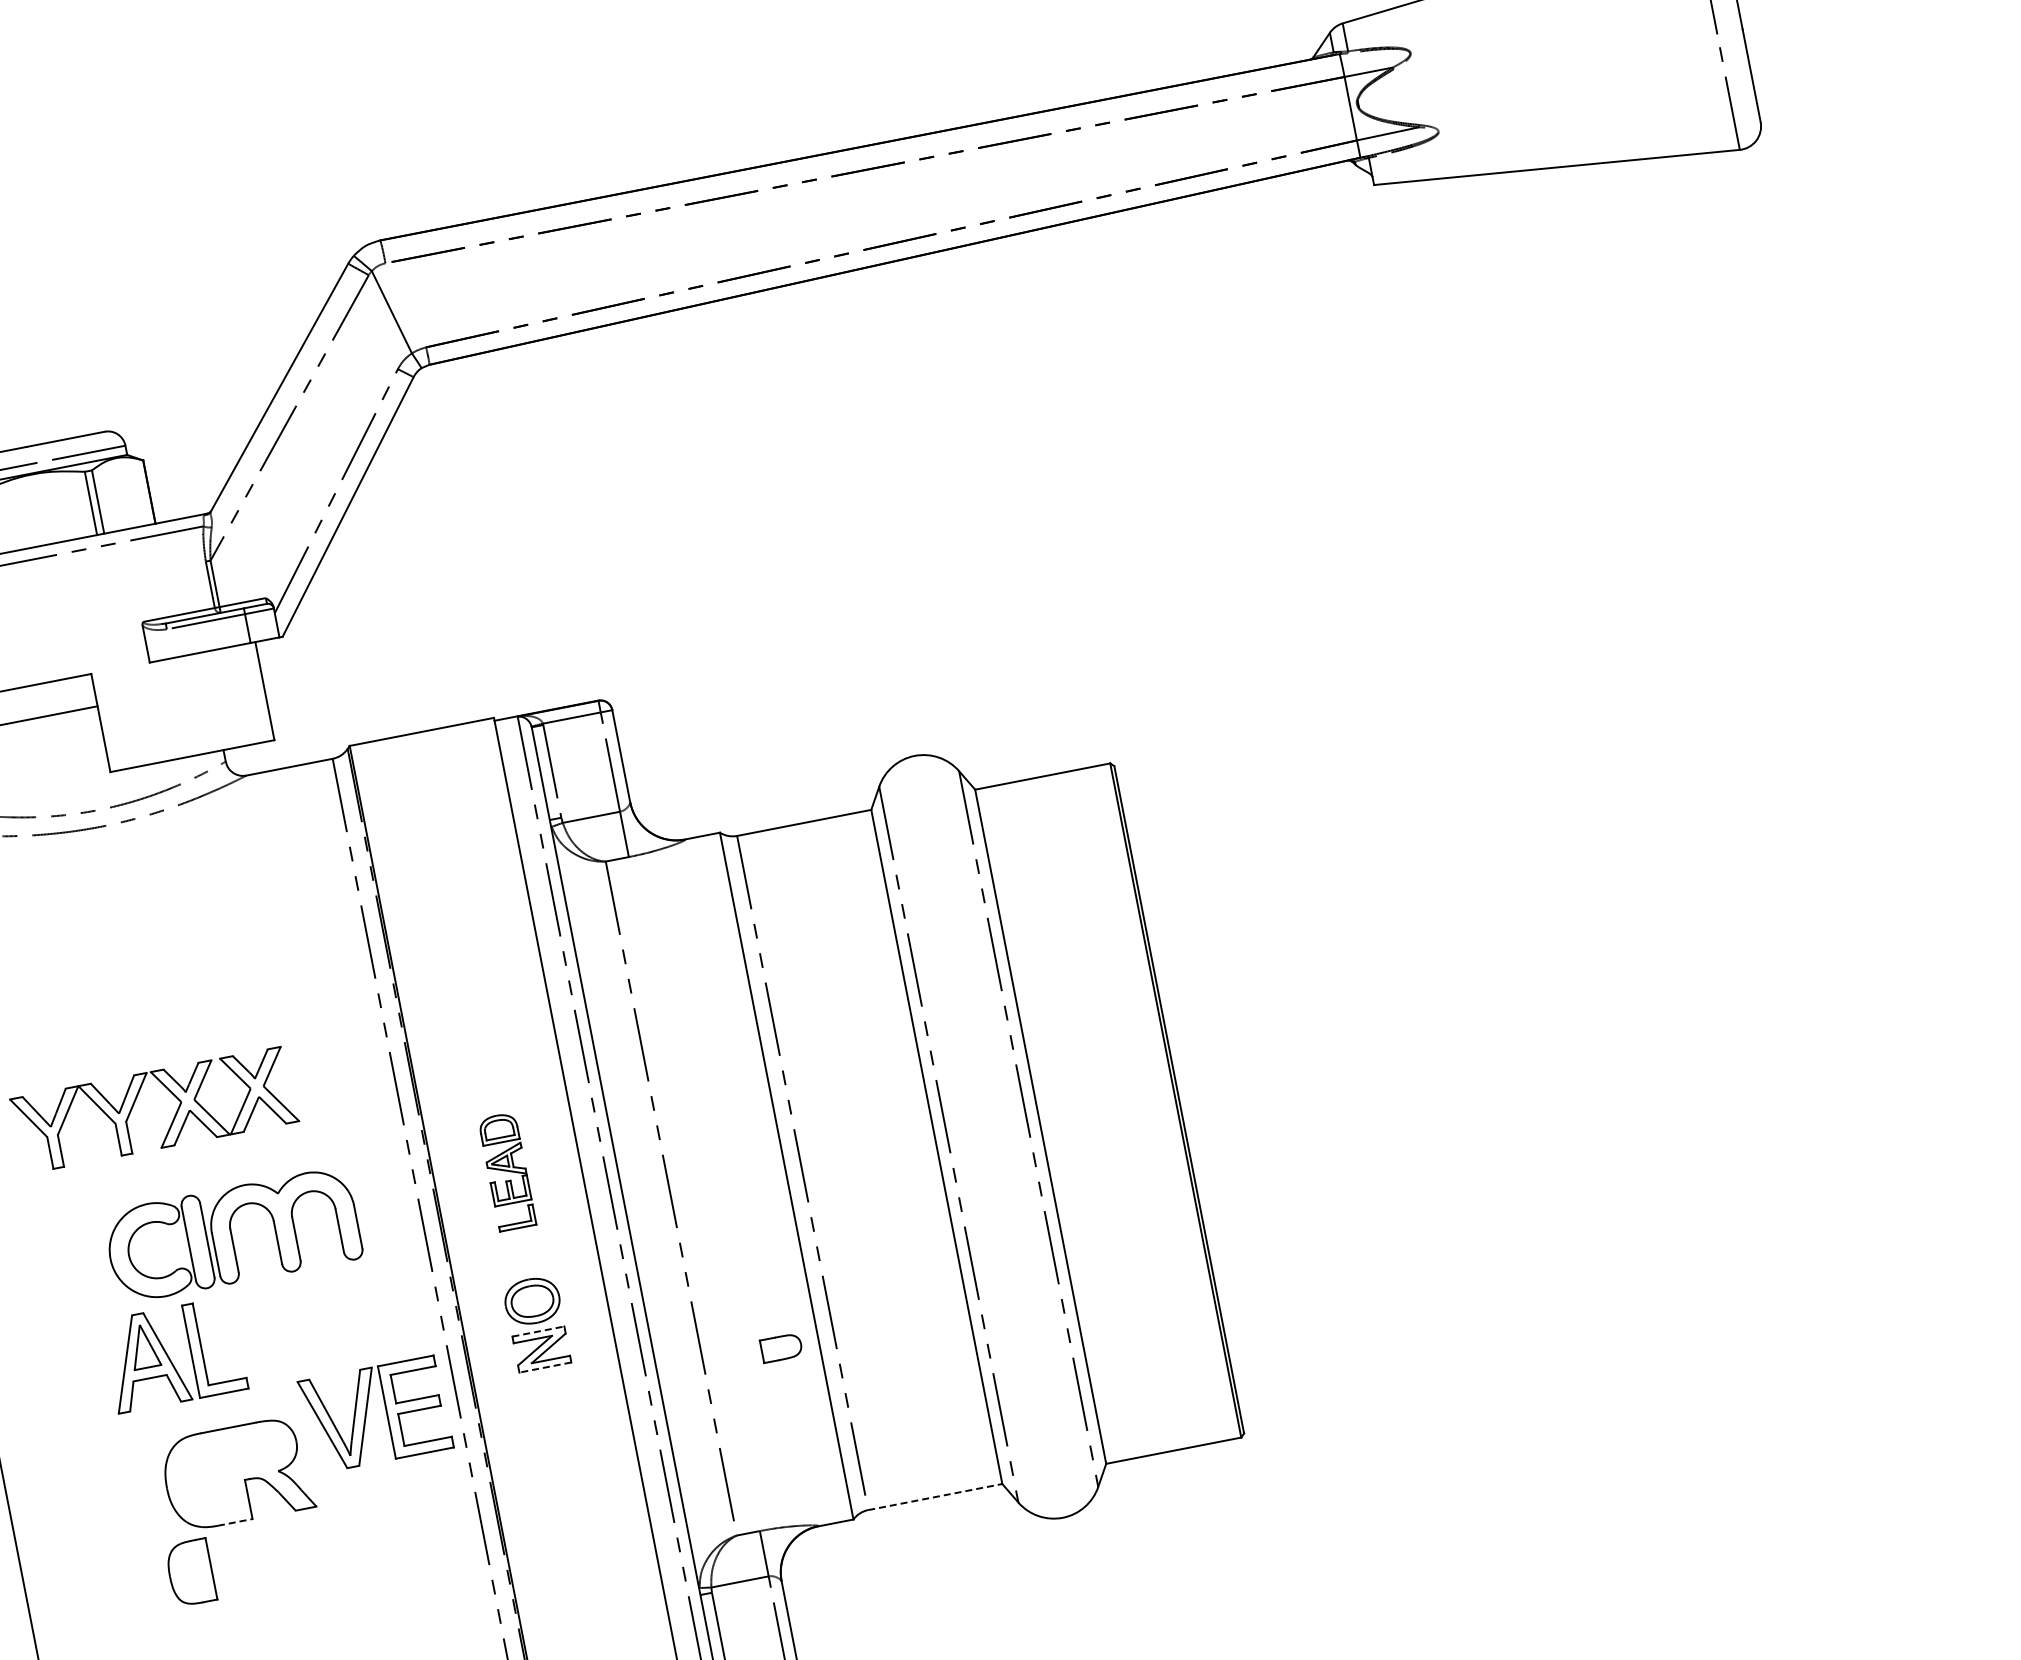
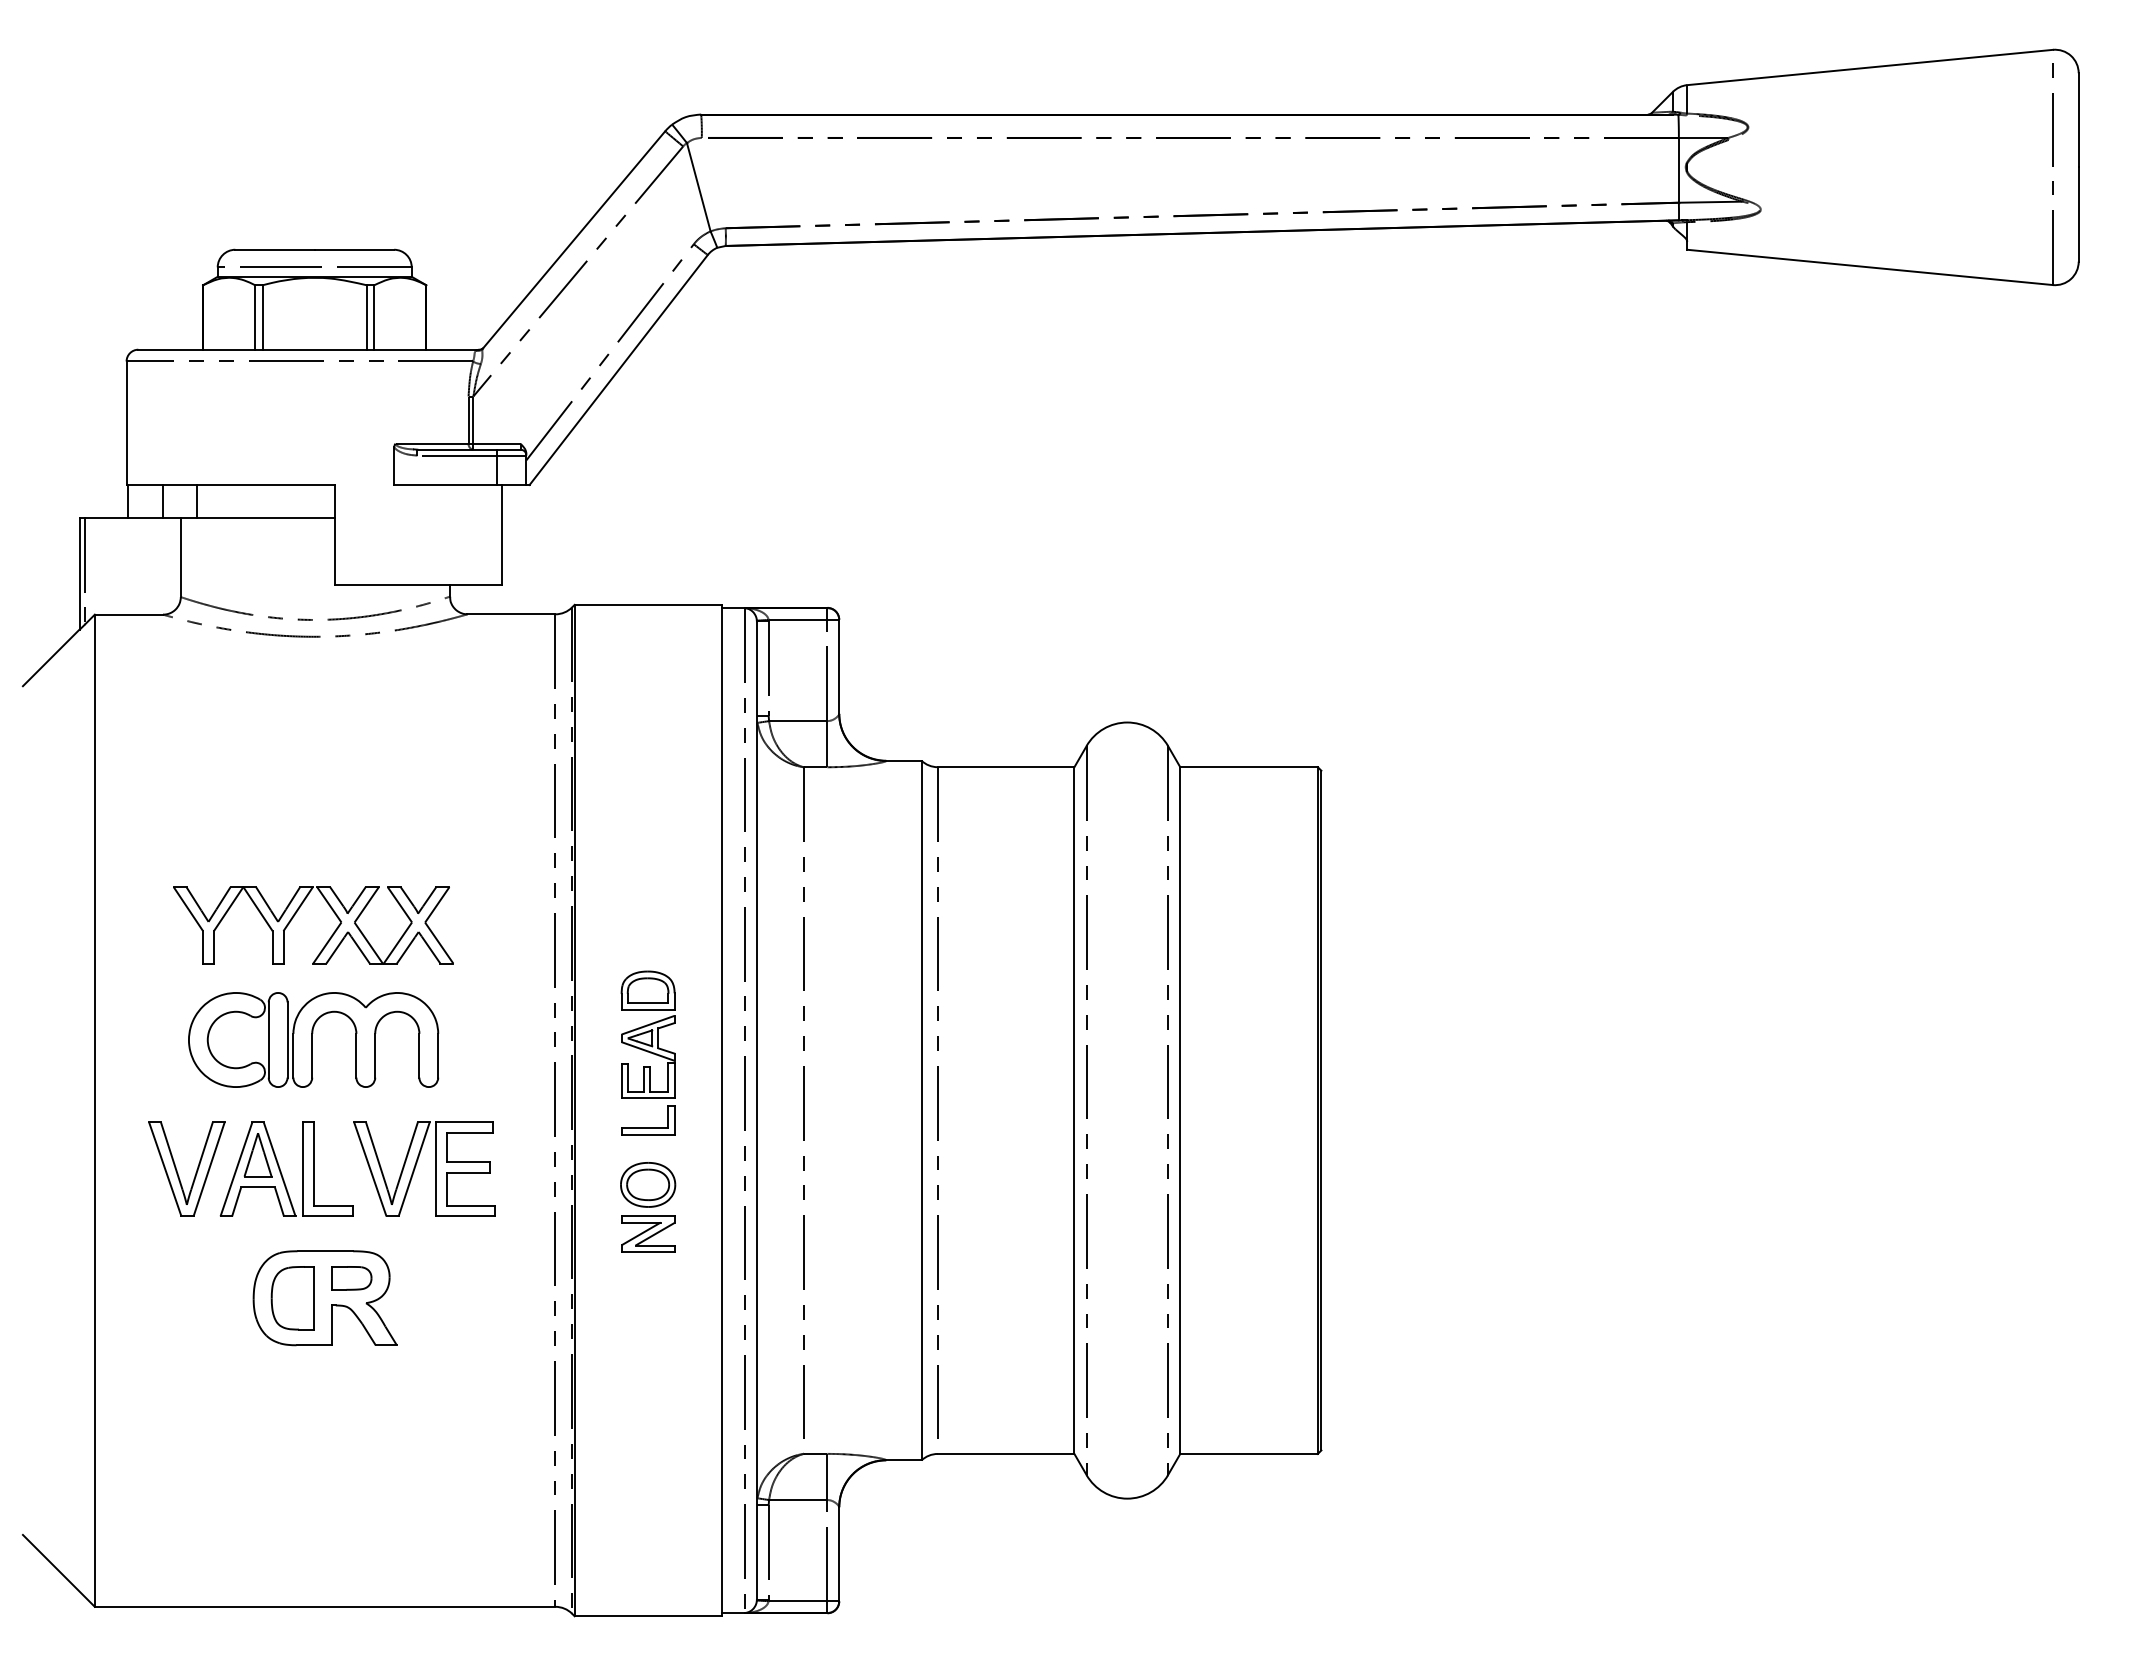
part: (506, 1171) -> (647, 1052), size x1.43
part: (232, 1234) -> (313, 1039), moved
line: (538, 1331) -> (648, 1215), dashed -> solid
part: (781, 1348) -> (351, 1278), moved
line: (544, 1367) -> (647, 1252), dashed -> solid
part: (67, 1376) -> (177, 1170), added
part: (367, 1413) -> (416, 1166), moved
line: (935, 1496) -> (1006, 1453), dashed -> solid
line: (235, 1522) -> (314, 1345), dashed -> solid
part: (190, 1573) -> (292, 1298), moved

